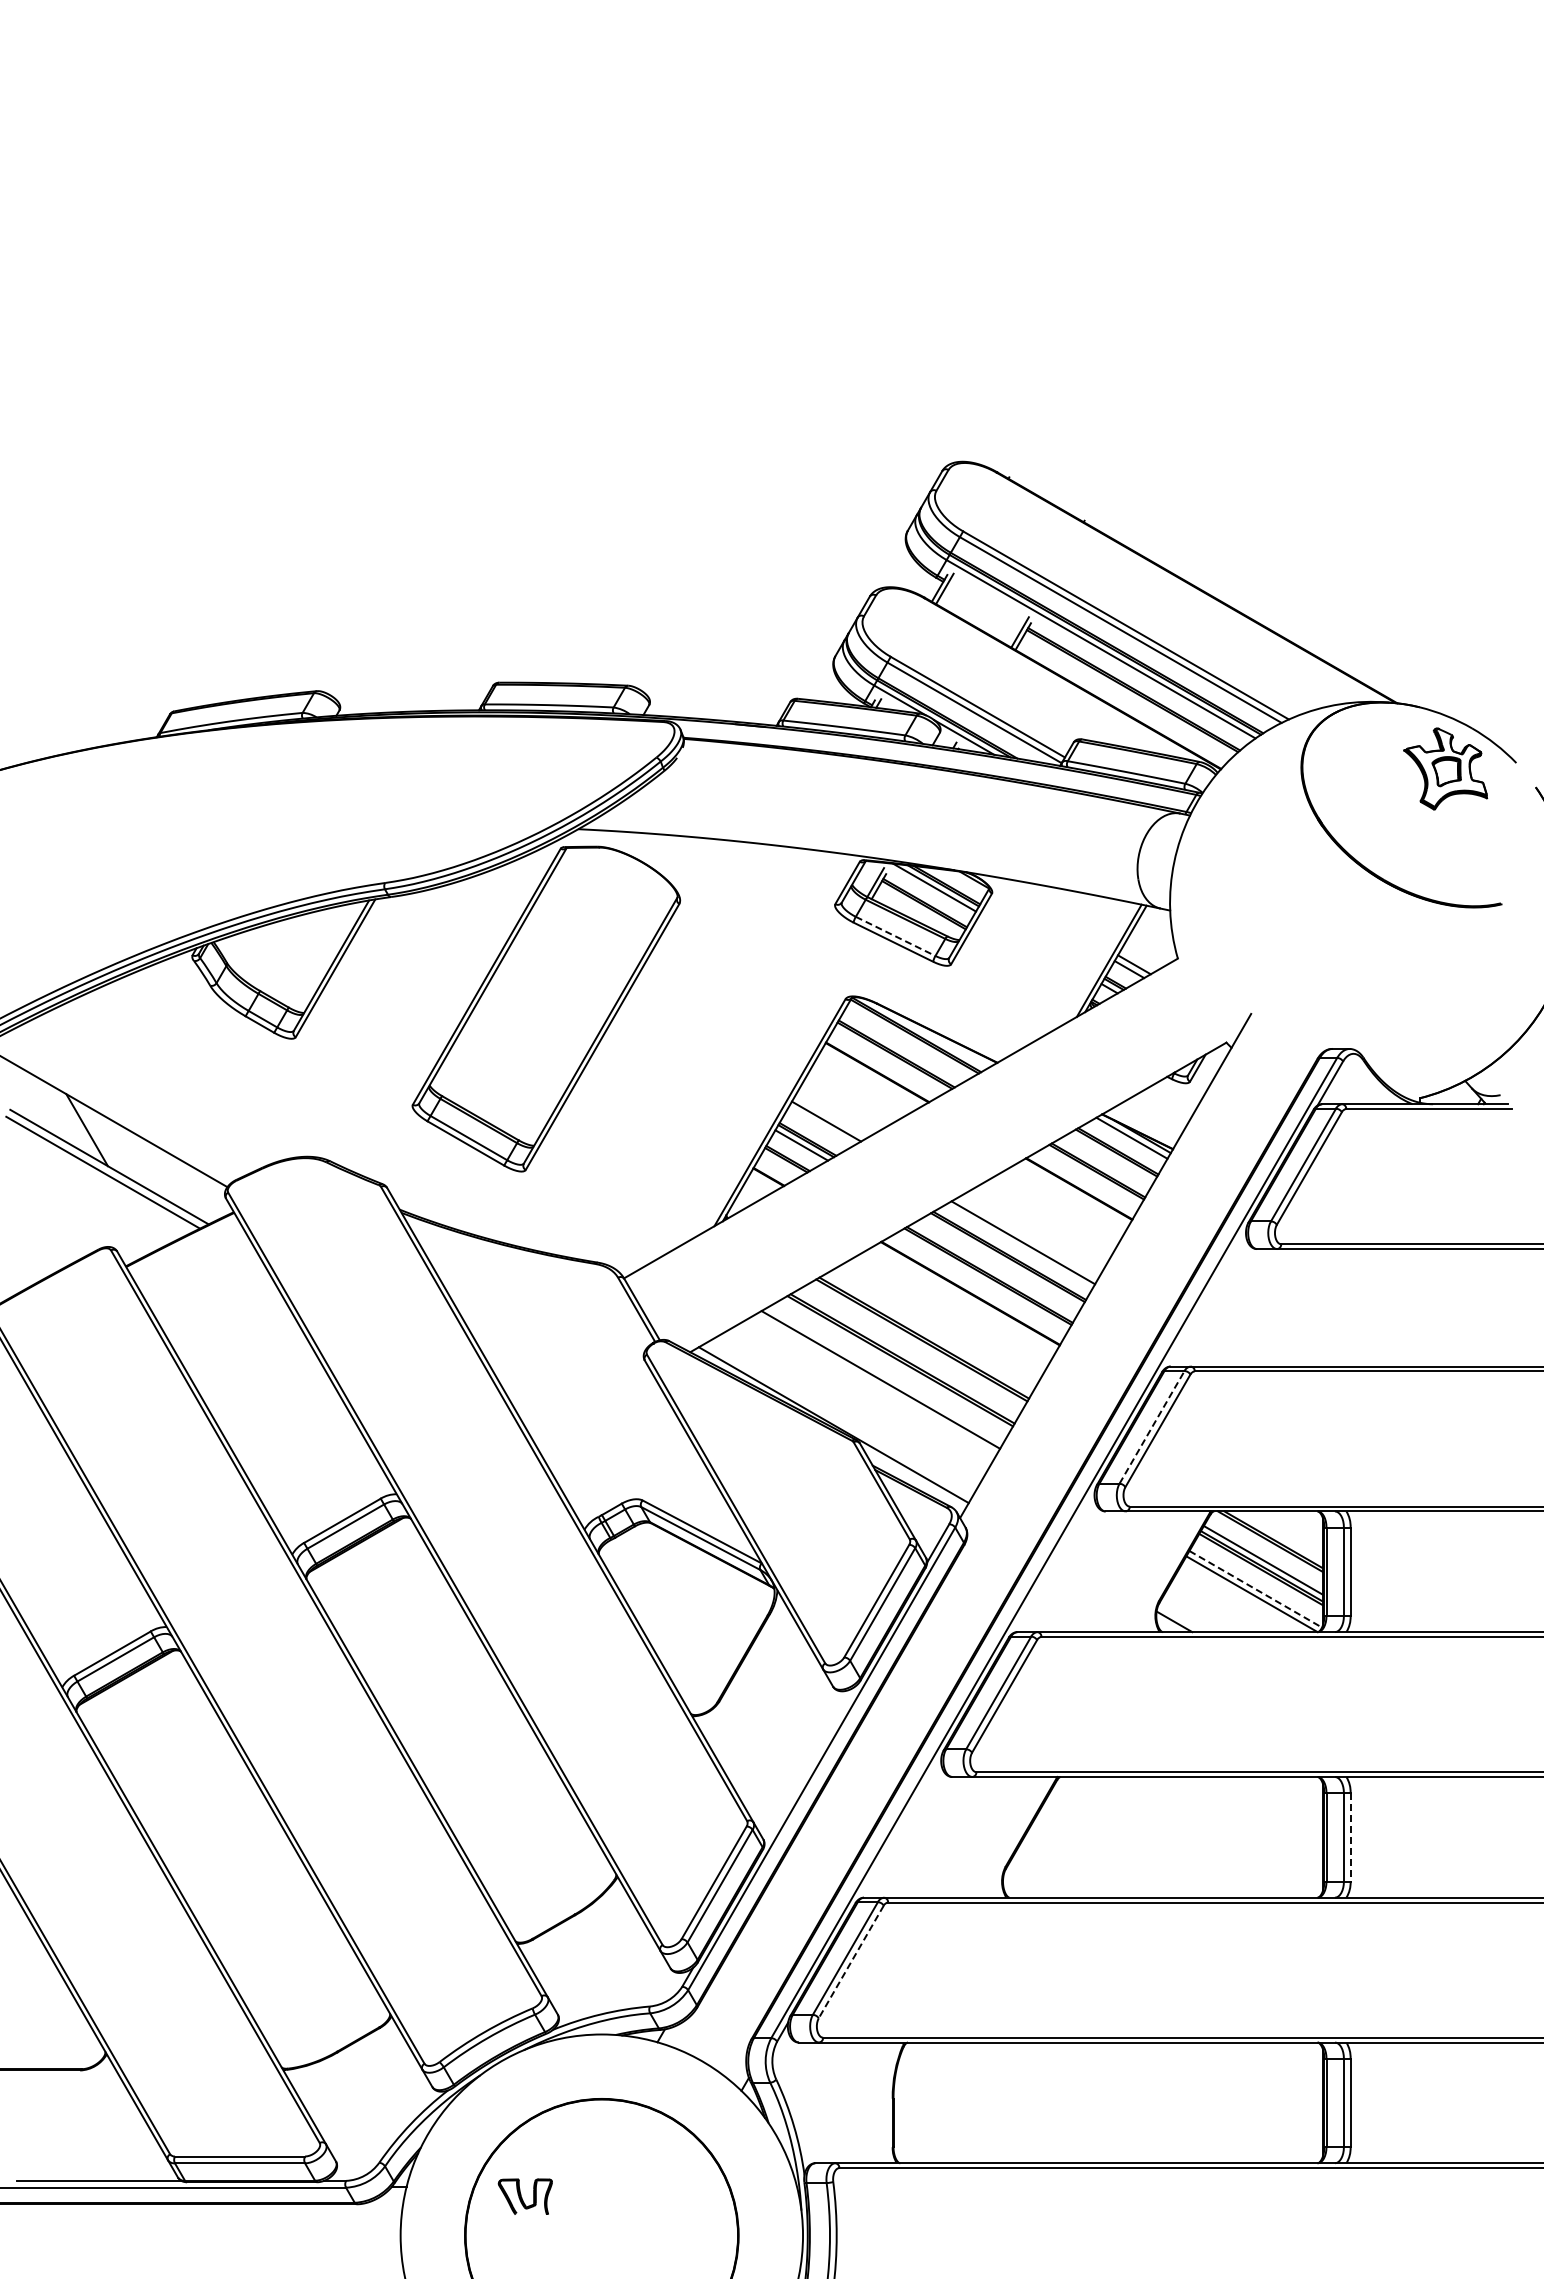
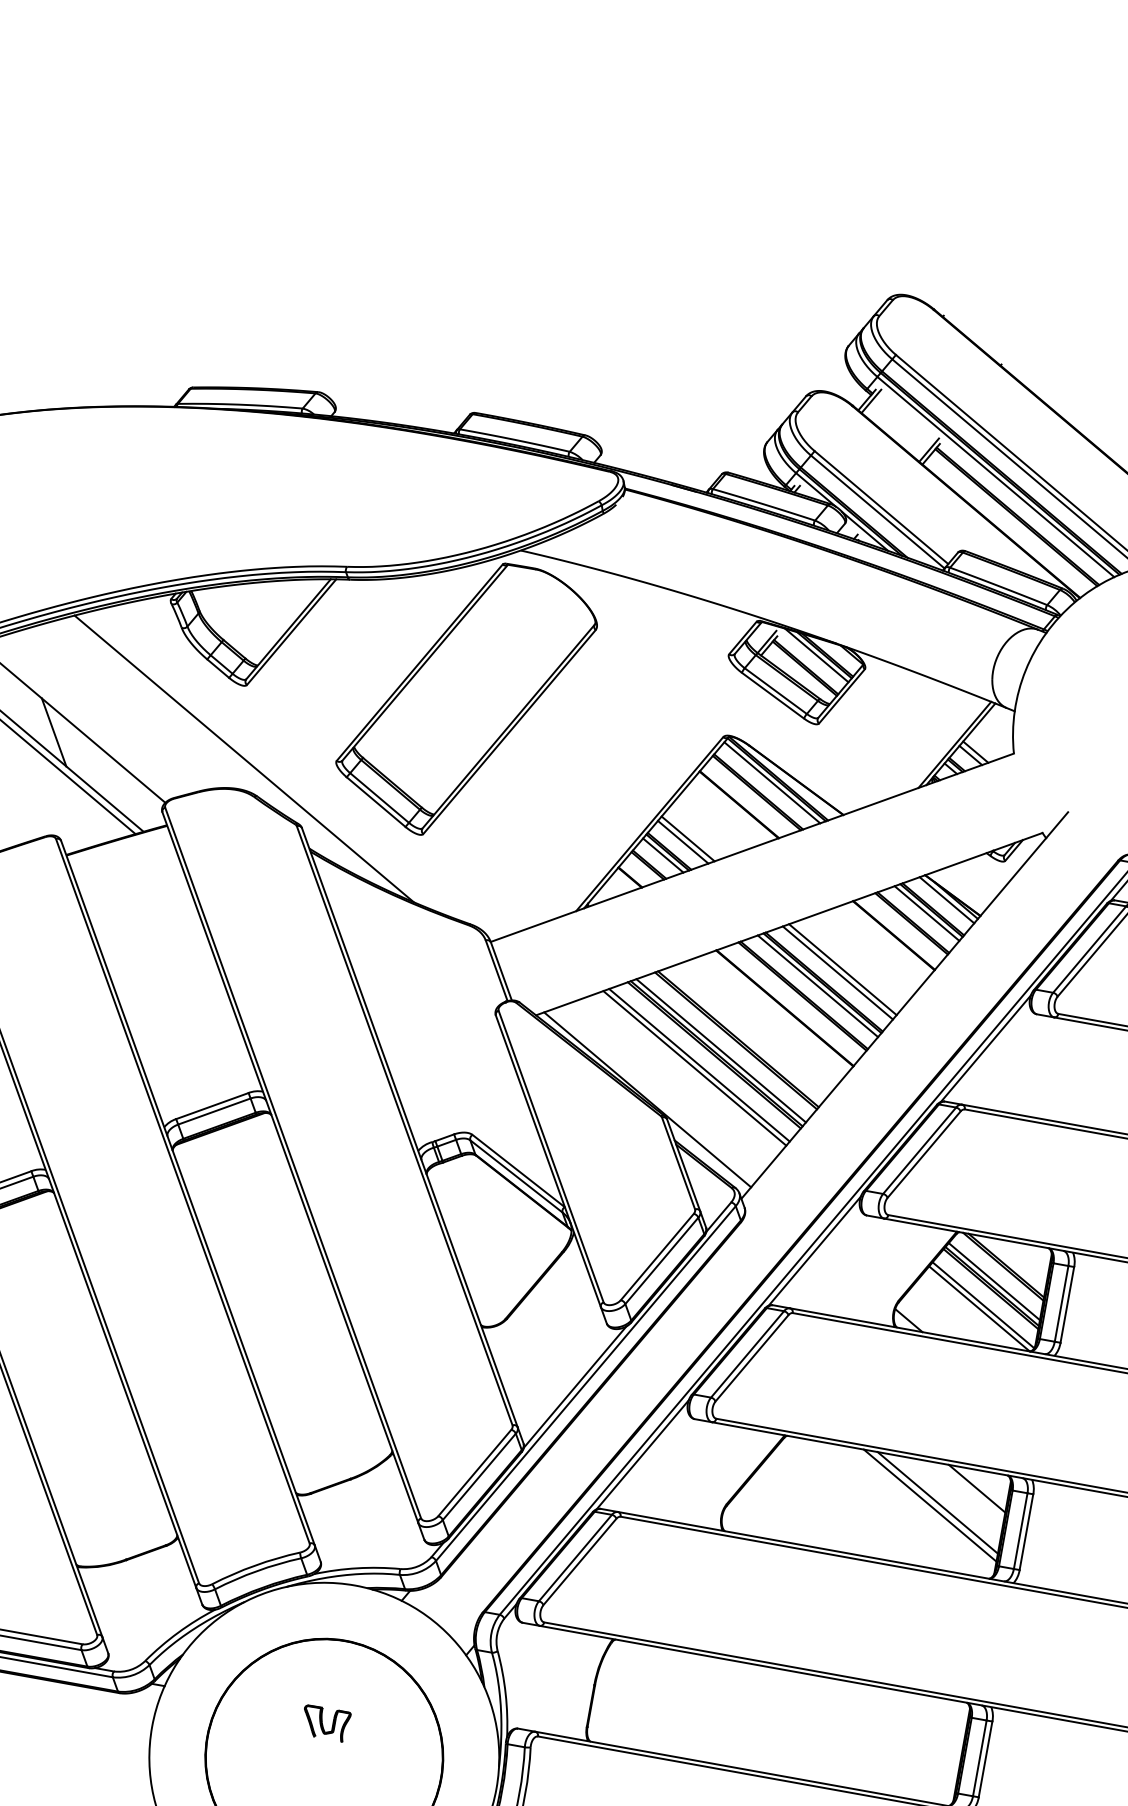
line: (896, 936) -> (776, 691), dashed -> solid
line: (909, 1040) -> (771, 782), added
line: (307, 1121) -> (244, 758), added
line: (821, 1126) -> (683, 842), added
line: (1111, 1157) -> (926, 913), added
line: (1028, 1237) -> (843, 969), added
line: (1003, 1261) -> (818, 985), added
line: (1206, 1298) -> (986, 1048), added
line: (906, 1354) -> (720, 1050), added
line: (885, 1375) -> (699, 1065), added
line: (1152, 1426) -> (920, 1150), dashed -> solid
line: (1053, 1562) -> (814, 1251), added
line: (1255, 1589) -> (983, 1305), dashed -> solid
line: (809, 1764) -> (574, 1386), added
line: (1285, 1797) -> (976, 1488), added
line: (1243, 1821) -> (937, 1502), added
line: (1235, 1826) -> (929, 1505), added
line: (900, 1827) -> (642, 1454), added
line: (1350, 1837) -> (1026, 1532), dashed -> solid
line: (851, 1962) -> (580, 1562), dashed -> solid
part: (524, 2196) -> (324, 1723), moved

